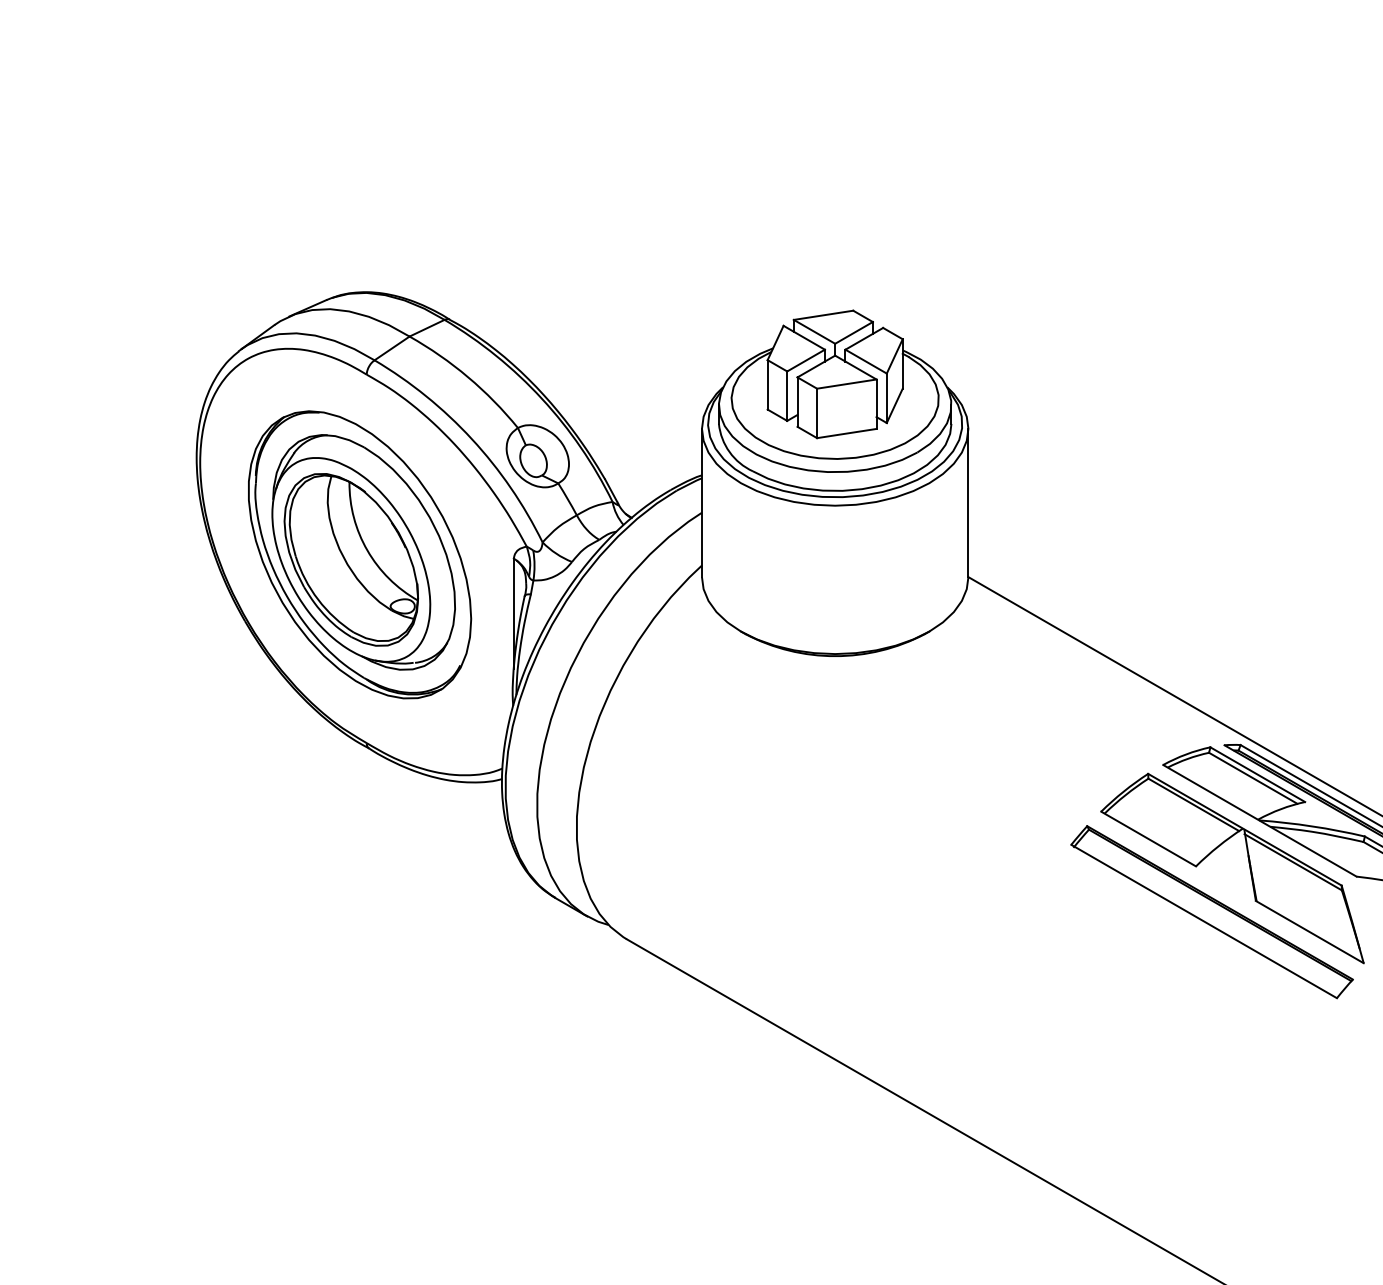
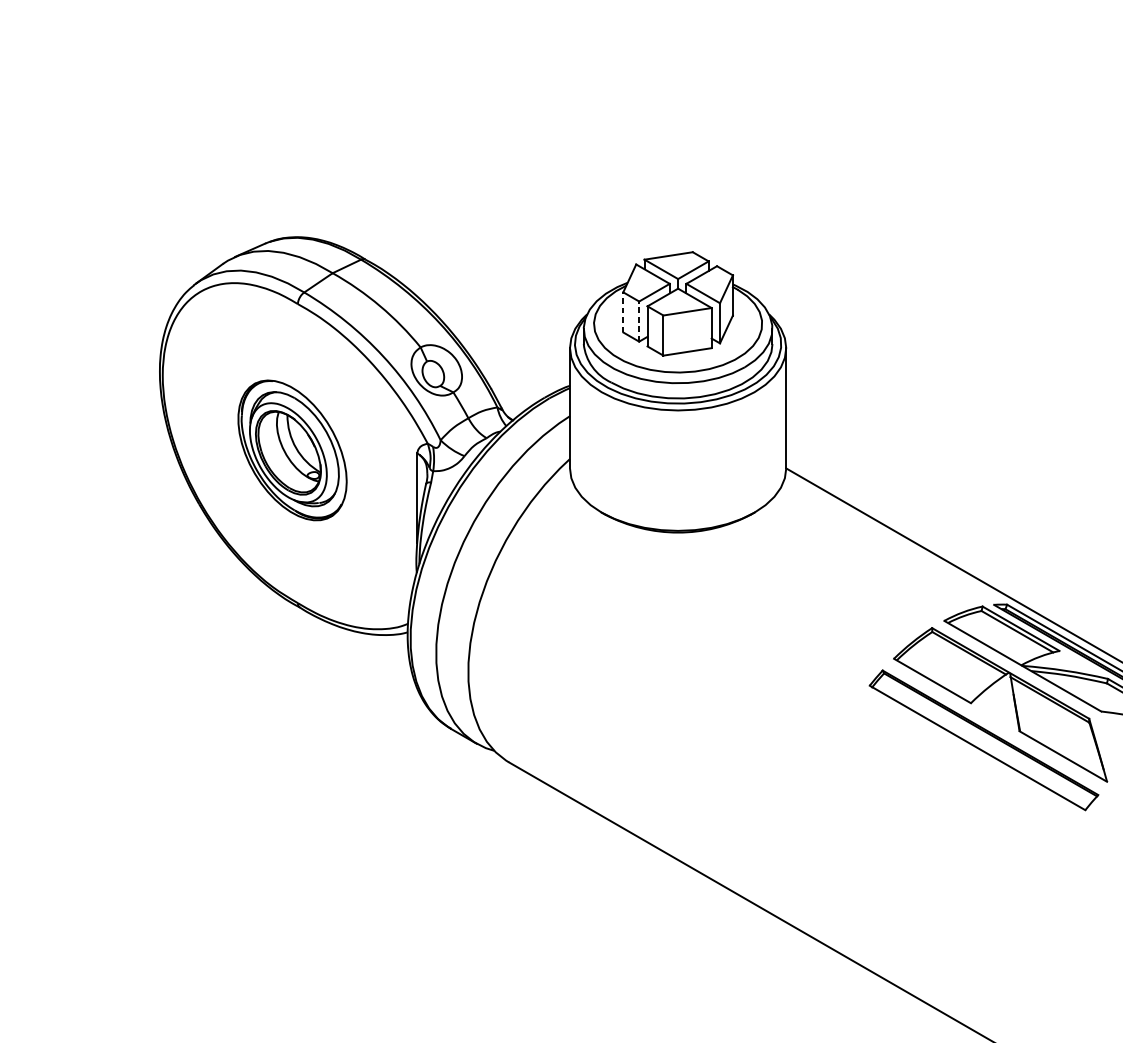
line: (767, 384) -> (623, 312), solid -> dashed
line: (787, 396) -> (639, 321), solid -> dashed
part: (360, 554) -> (292, 450), size x0.6

